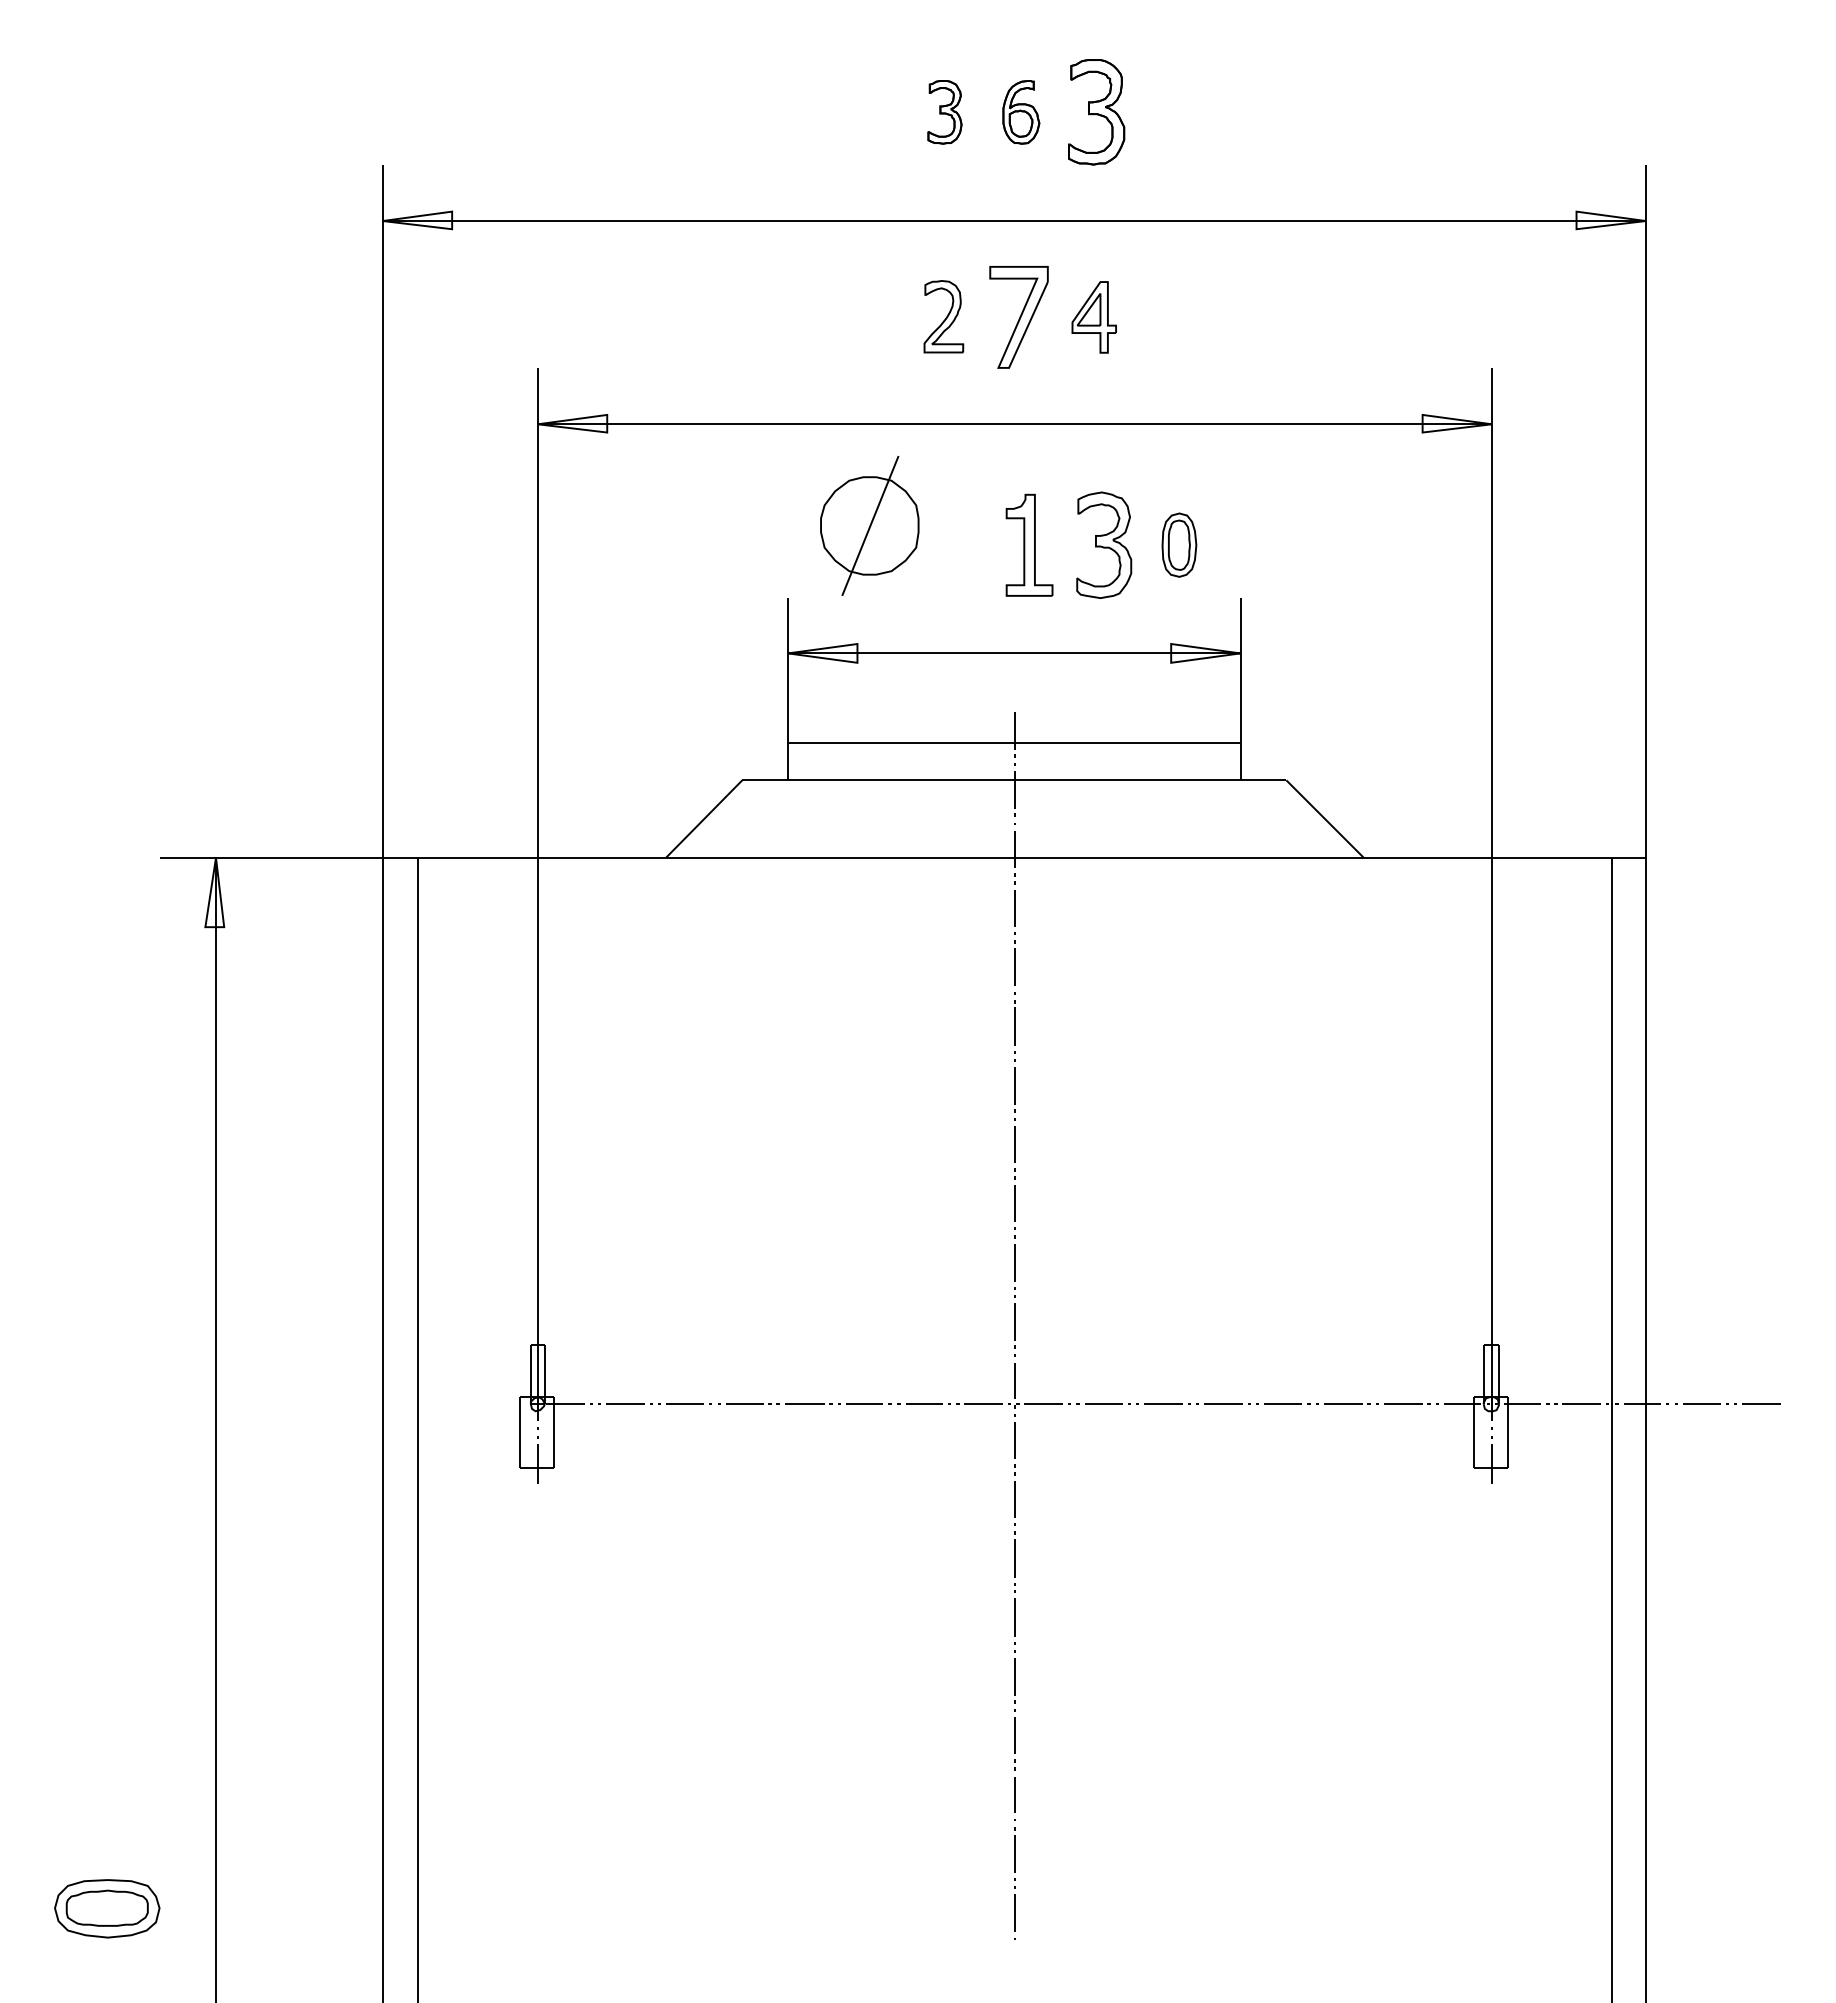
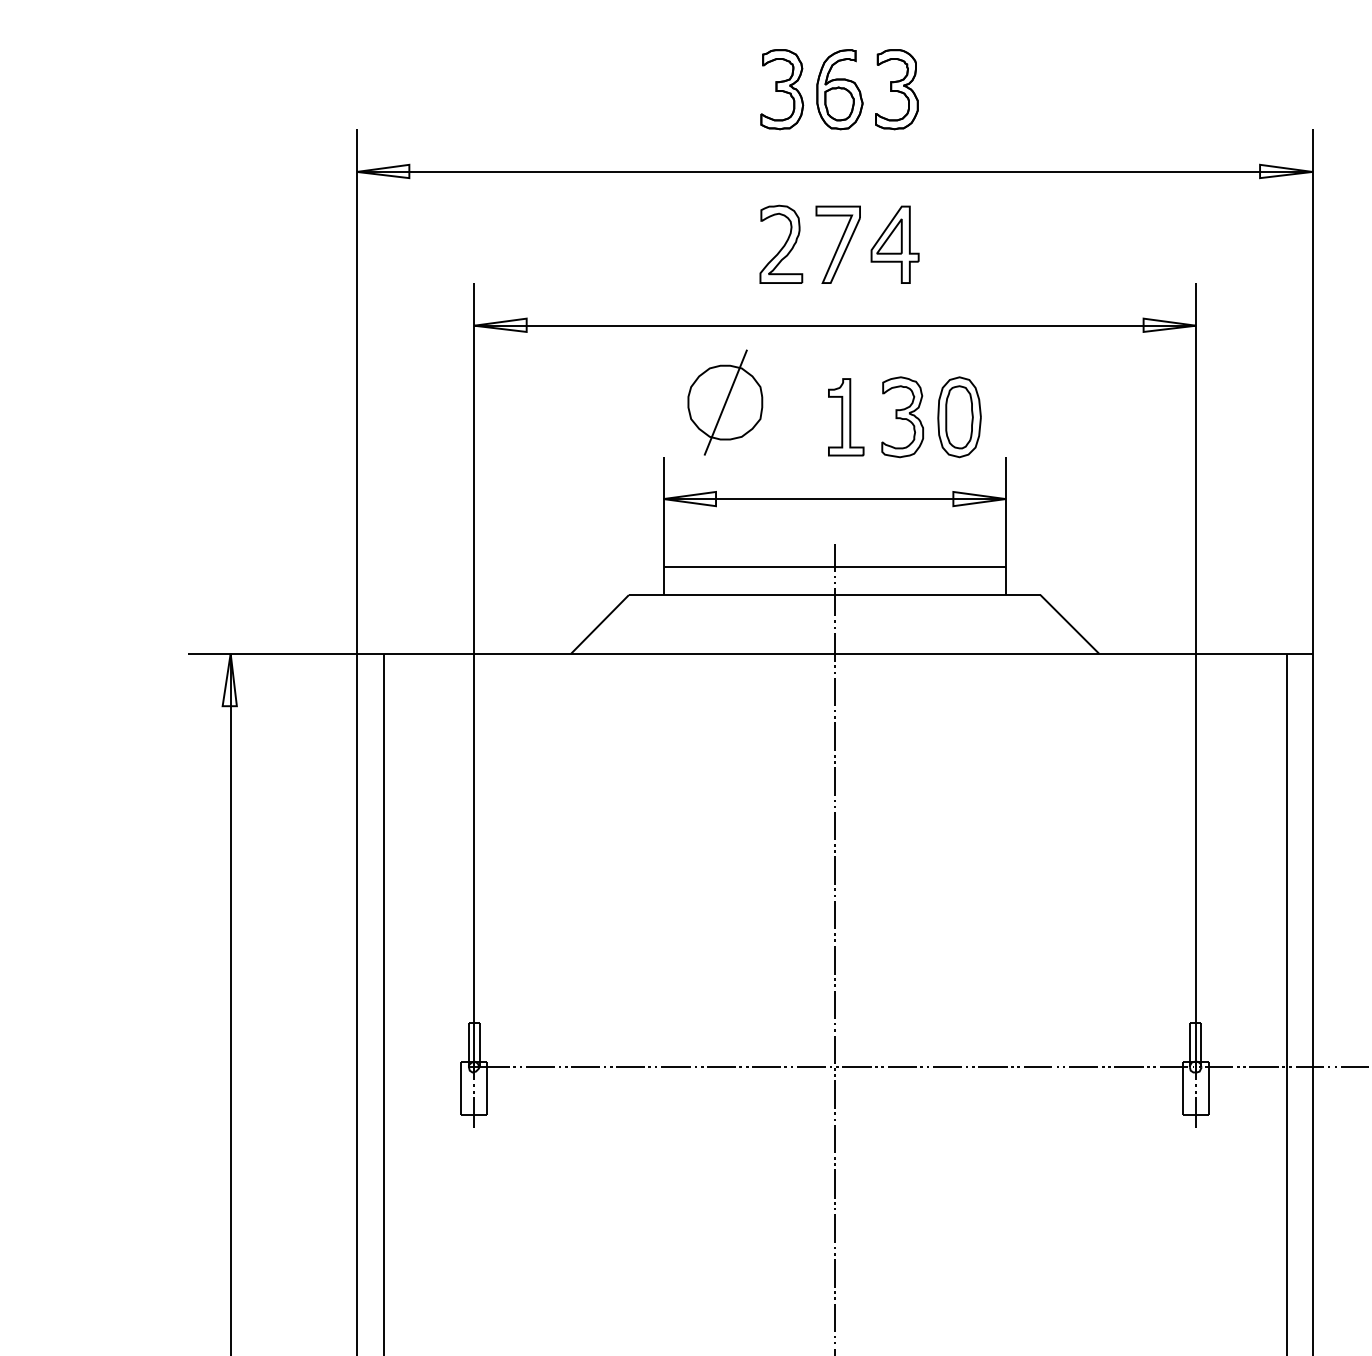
part: (944, 112) -> (781, 89), size x1.67
part: (1021, 112) -> (840, 89), size x1.67
part: (943, 316) -> (781, 244), size x1.43
part: (1094, 317) -> (895, 244), size x1.43
part: (1179, 544) -> (959, 416), size x1.67

